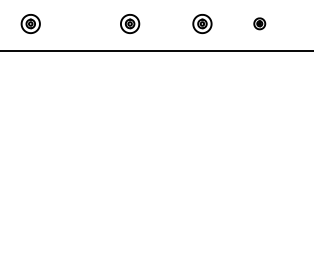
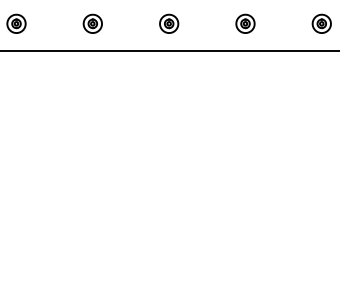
part: (129, 23) -> (92, 23), moved
part: (202, 23) -> (169, 23), moved
part: (259, 23) -> (245, 23), size x1.67

